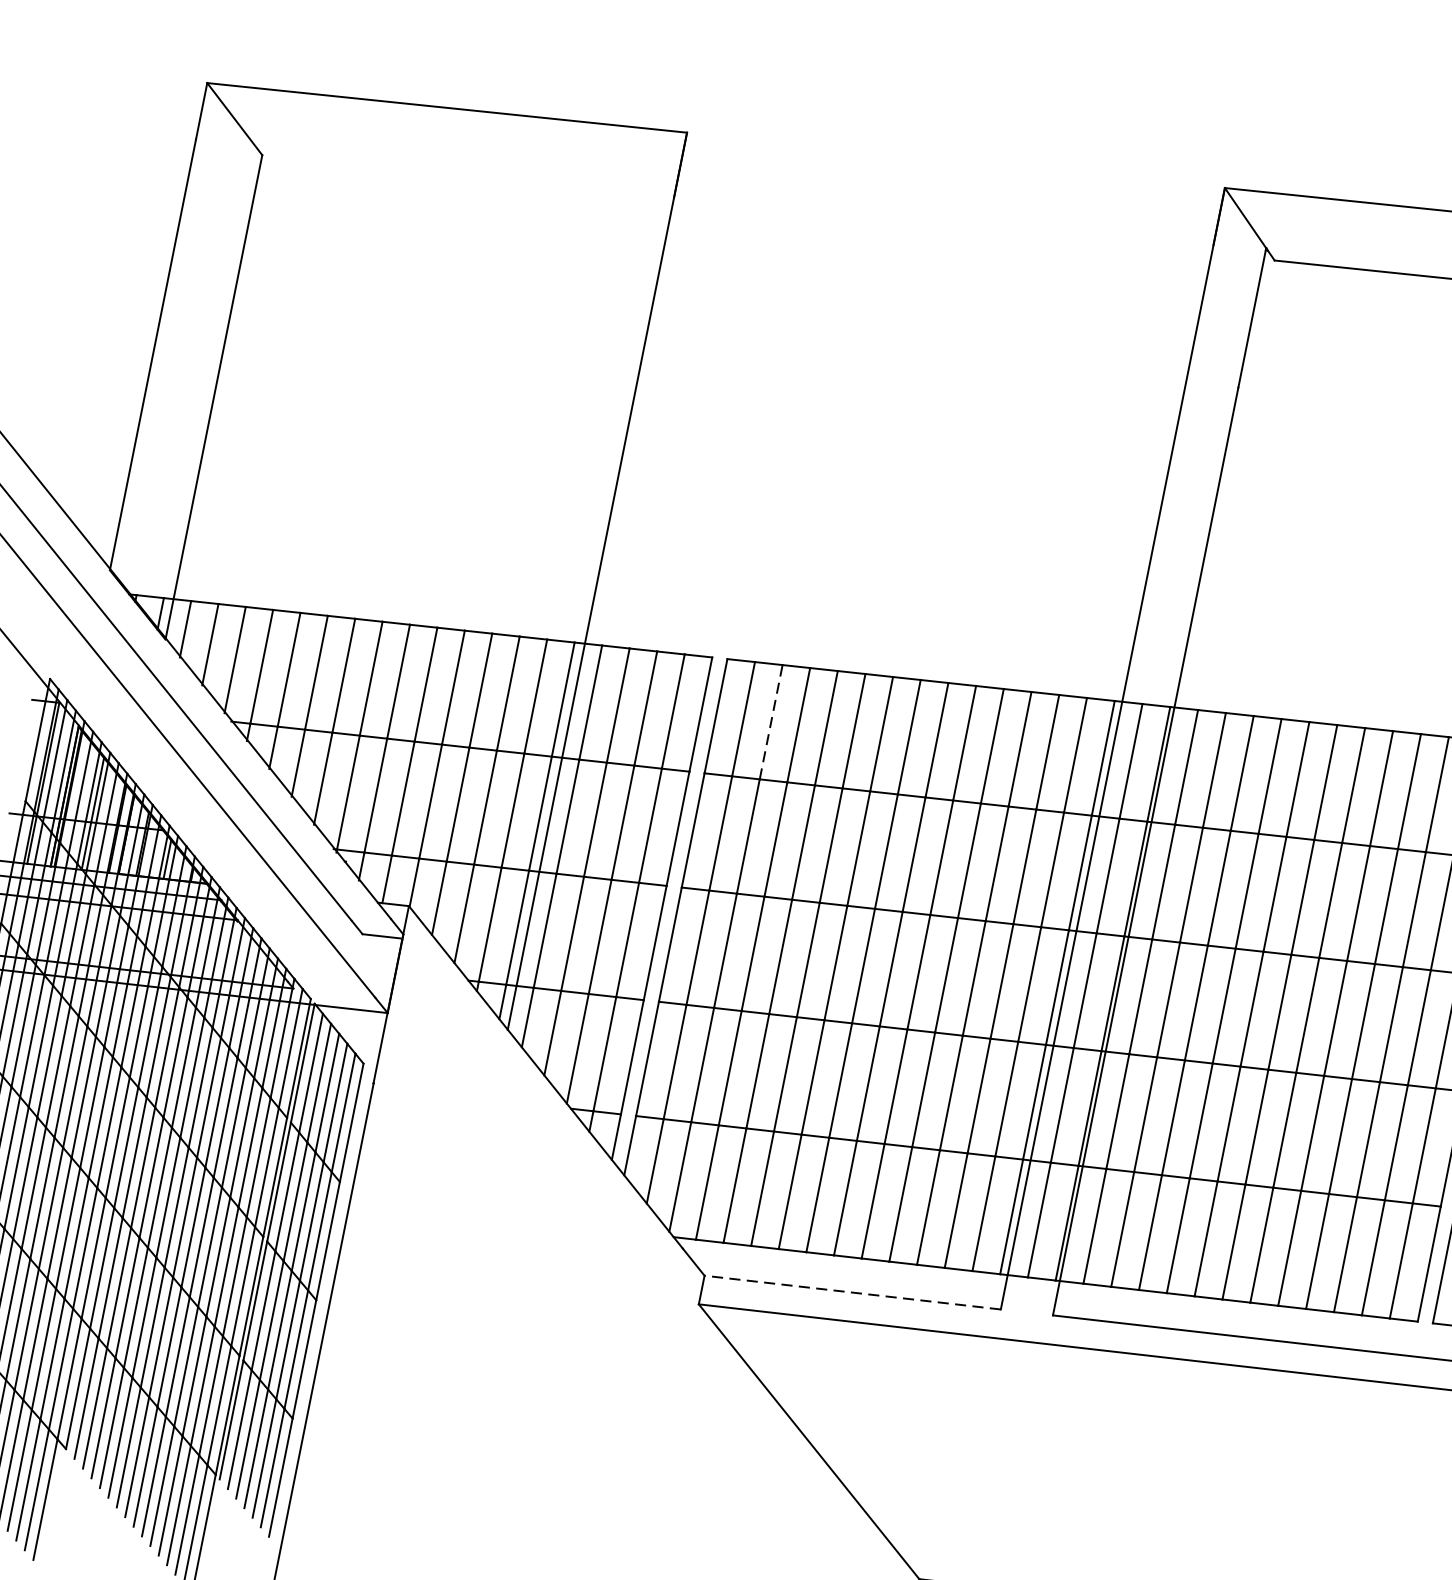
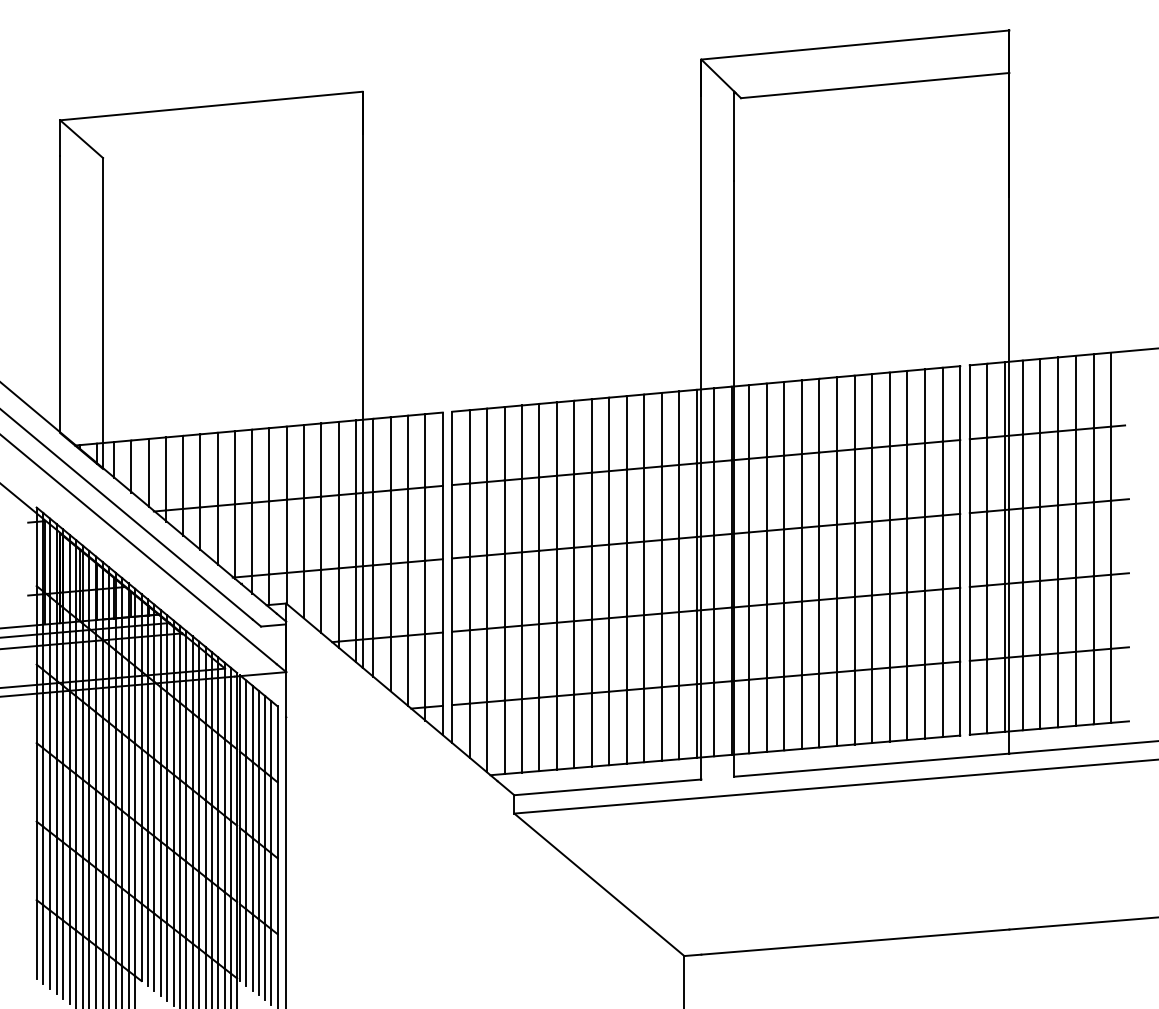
line: (771, 722) -> (487, 445), dashed -> solid
line: (852, 1292) -> (607, 787), dashed -> solid

